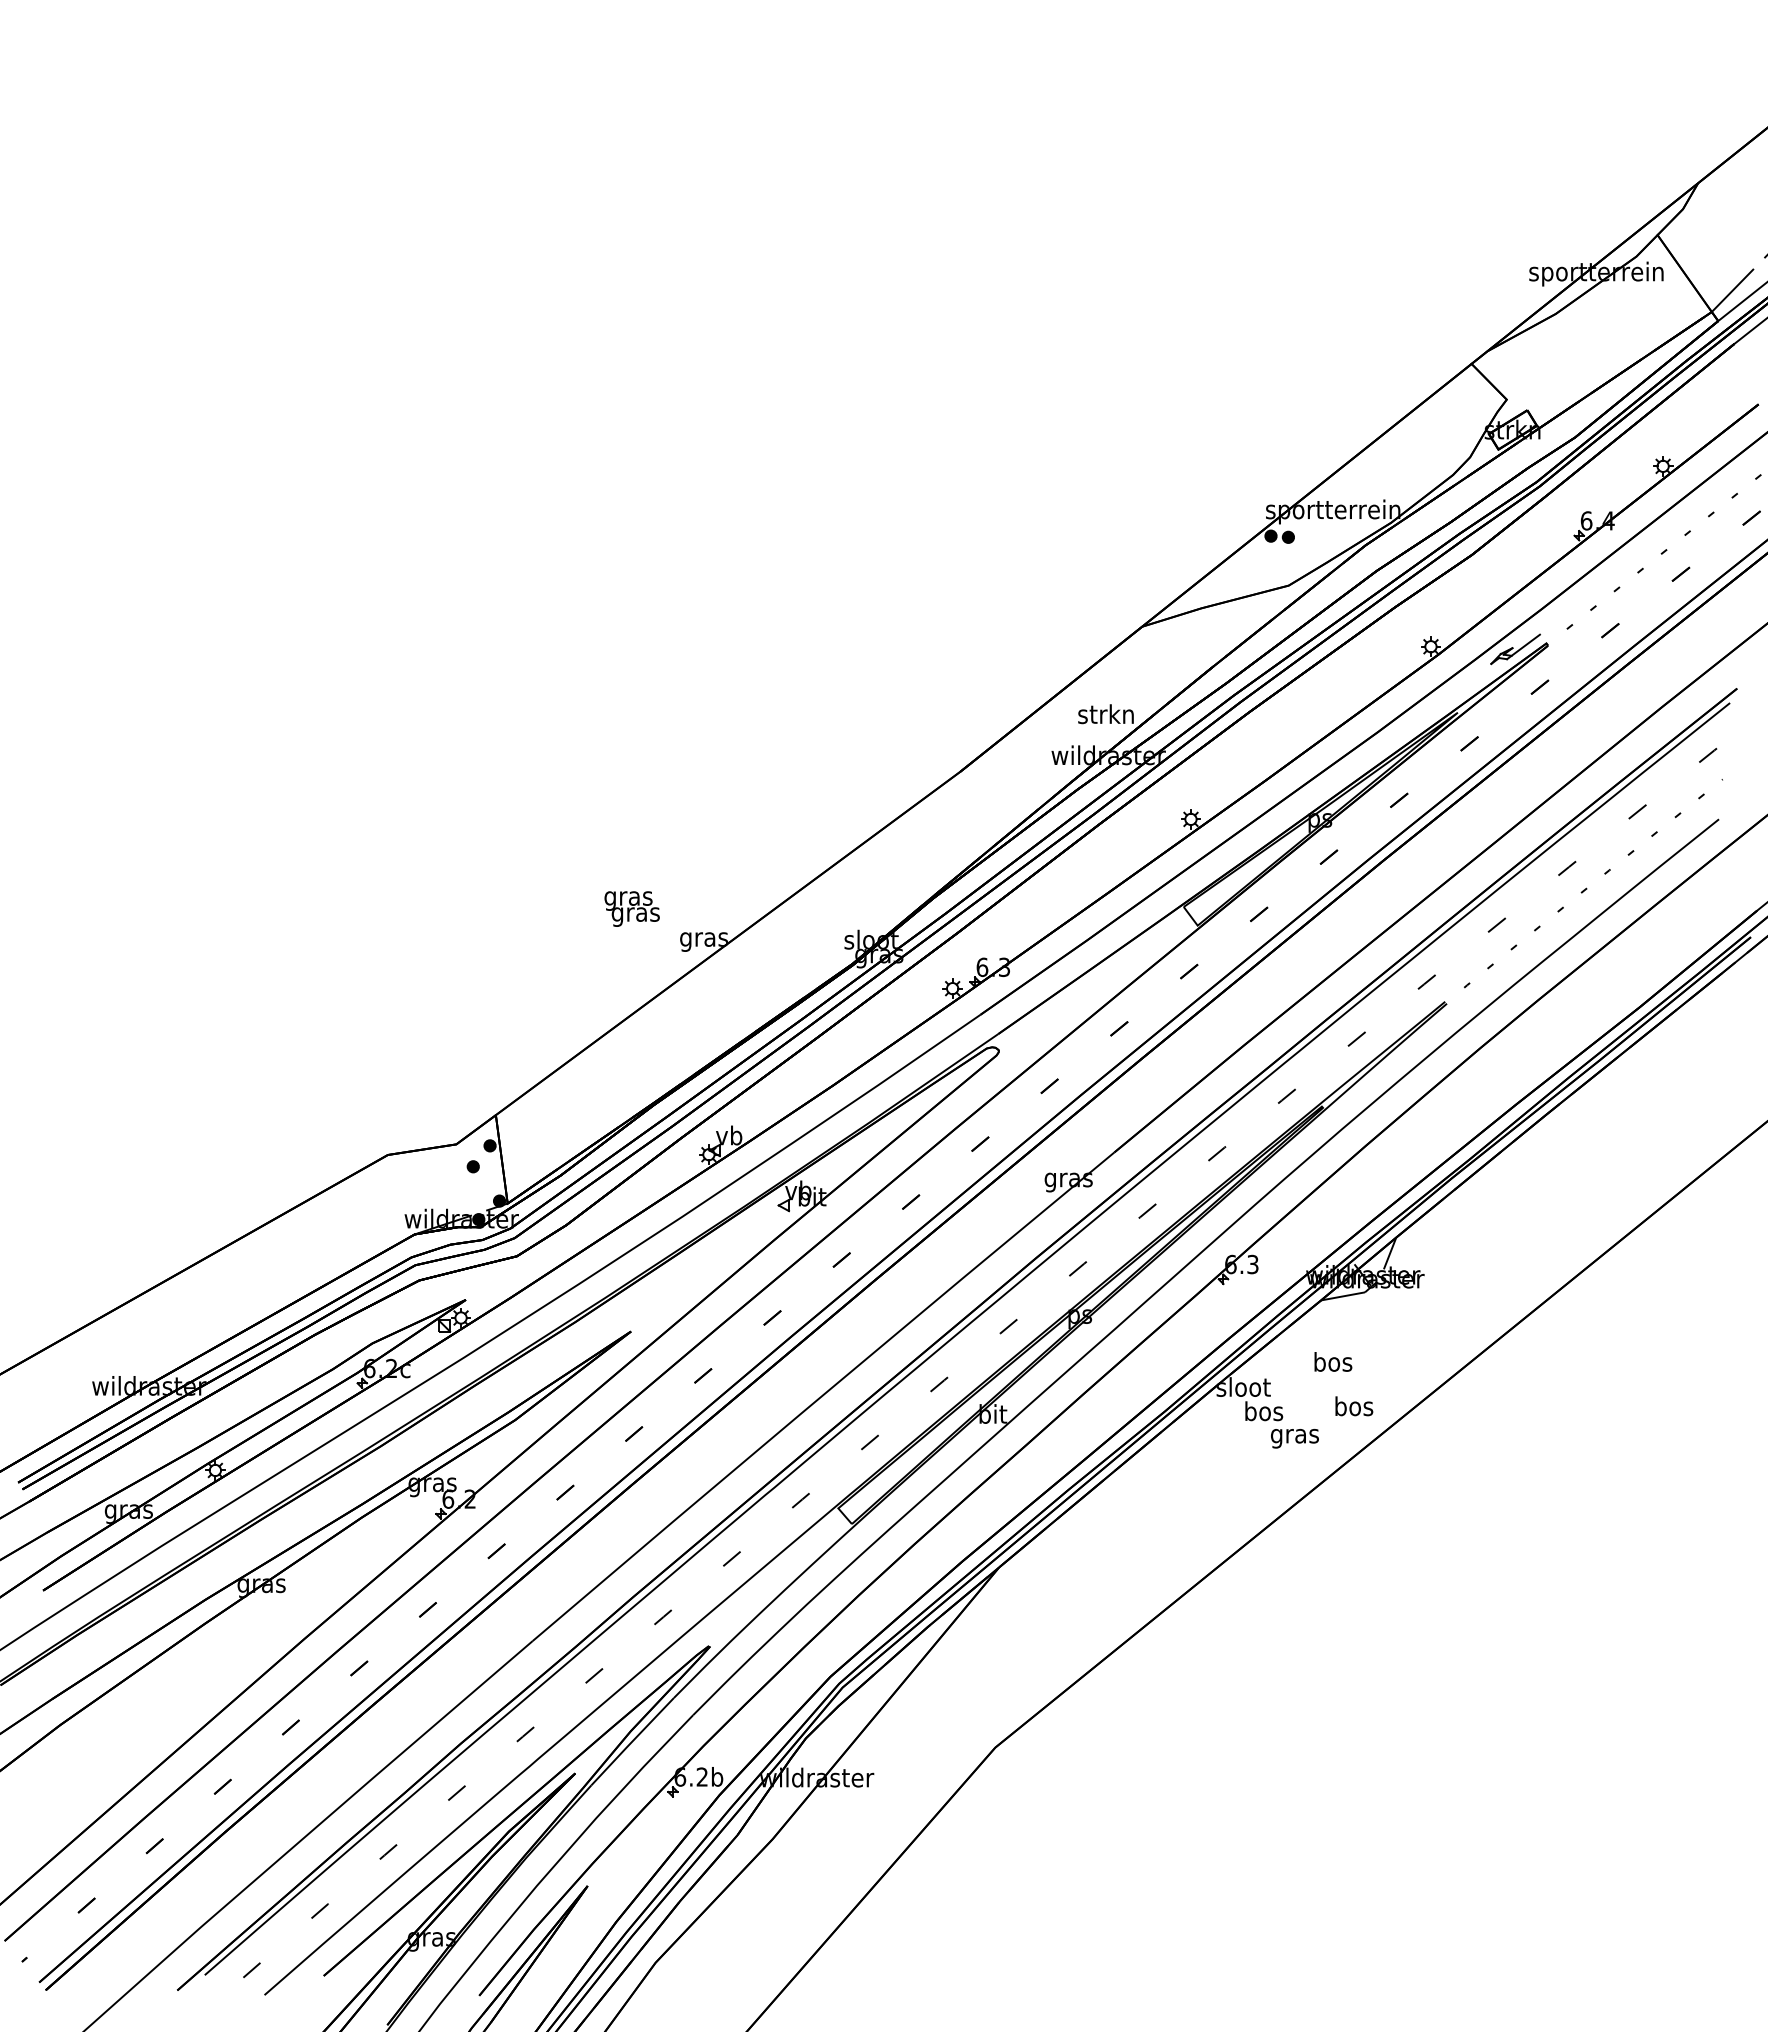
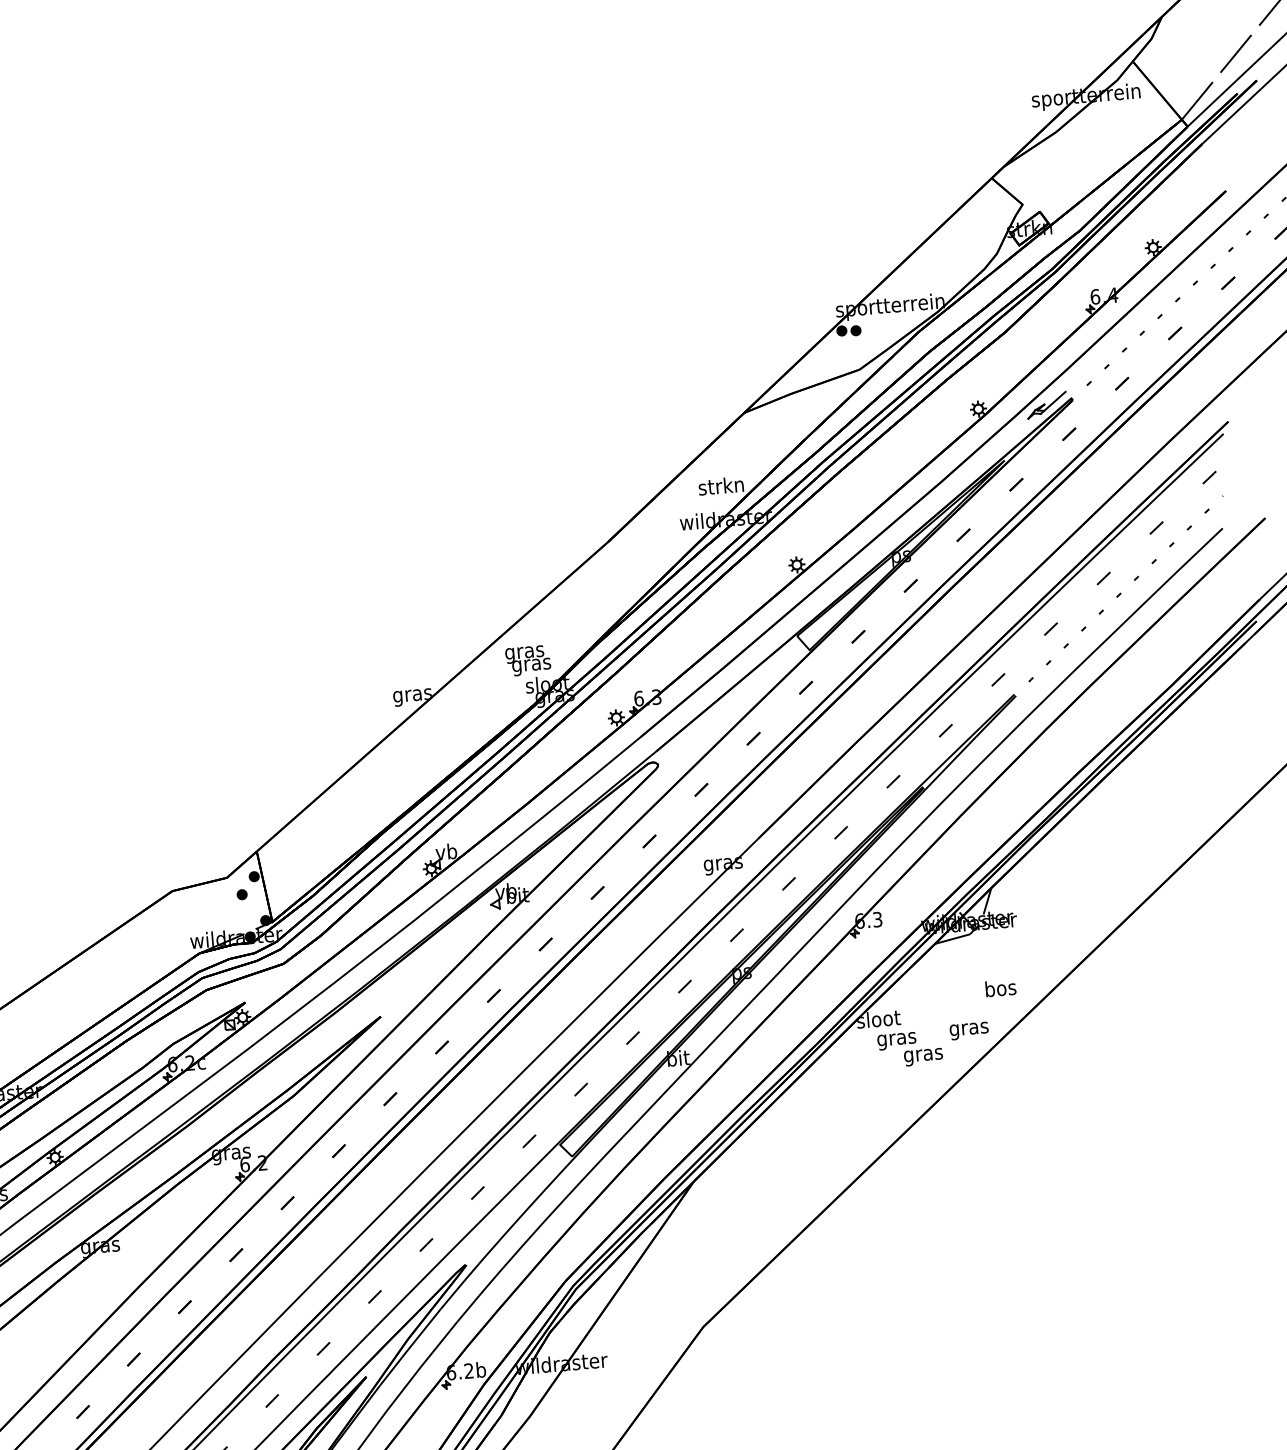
text: (631, 908) -> (527, 660), moved
text: (1333, 1361) -> (1000, 987), moved
text: (1353, 1408) -> (968, 1028), bos -> gras
text: (1263, 1413) -> (896, 1039), bos -> gras

